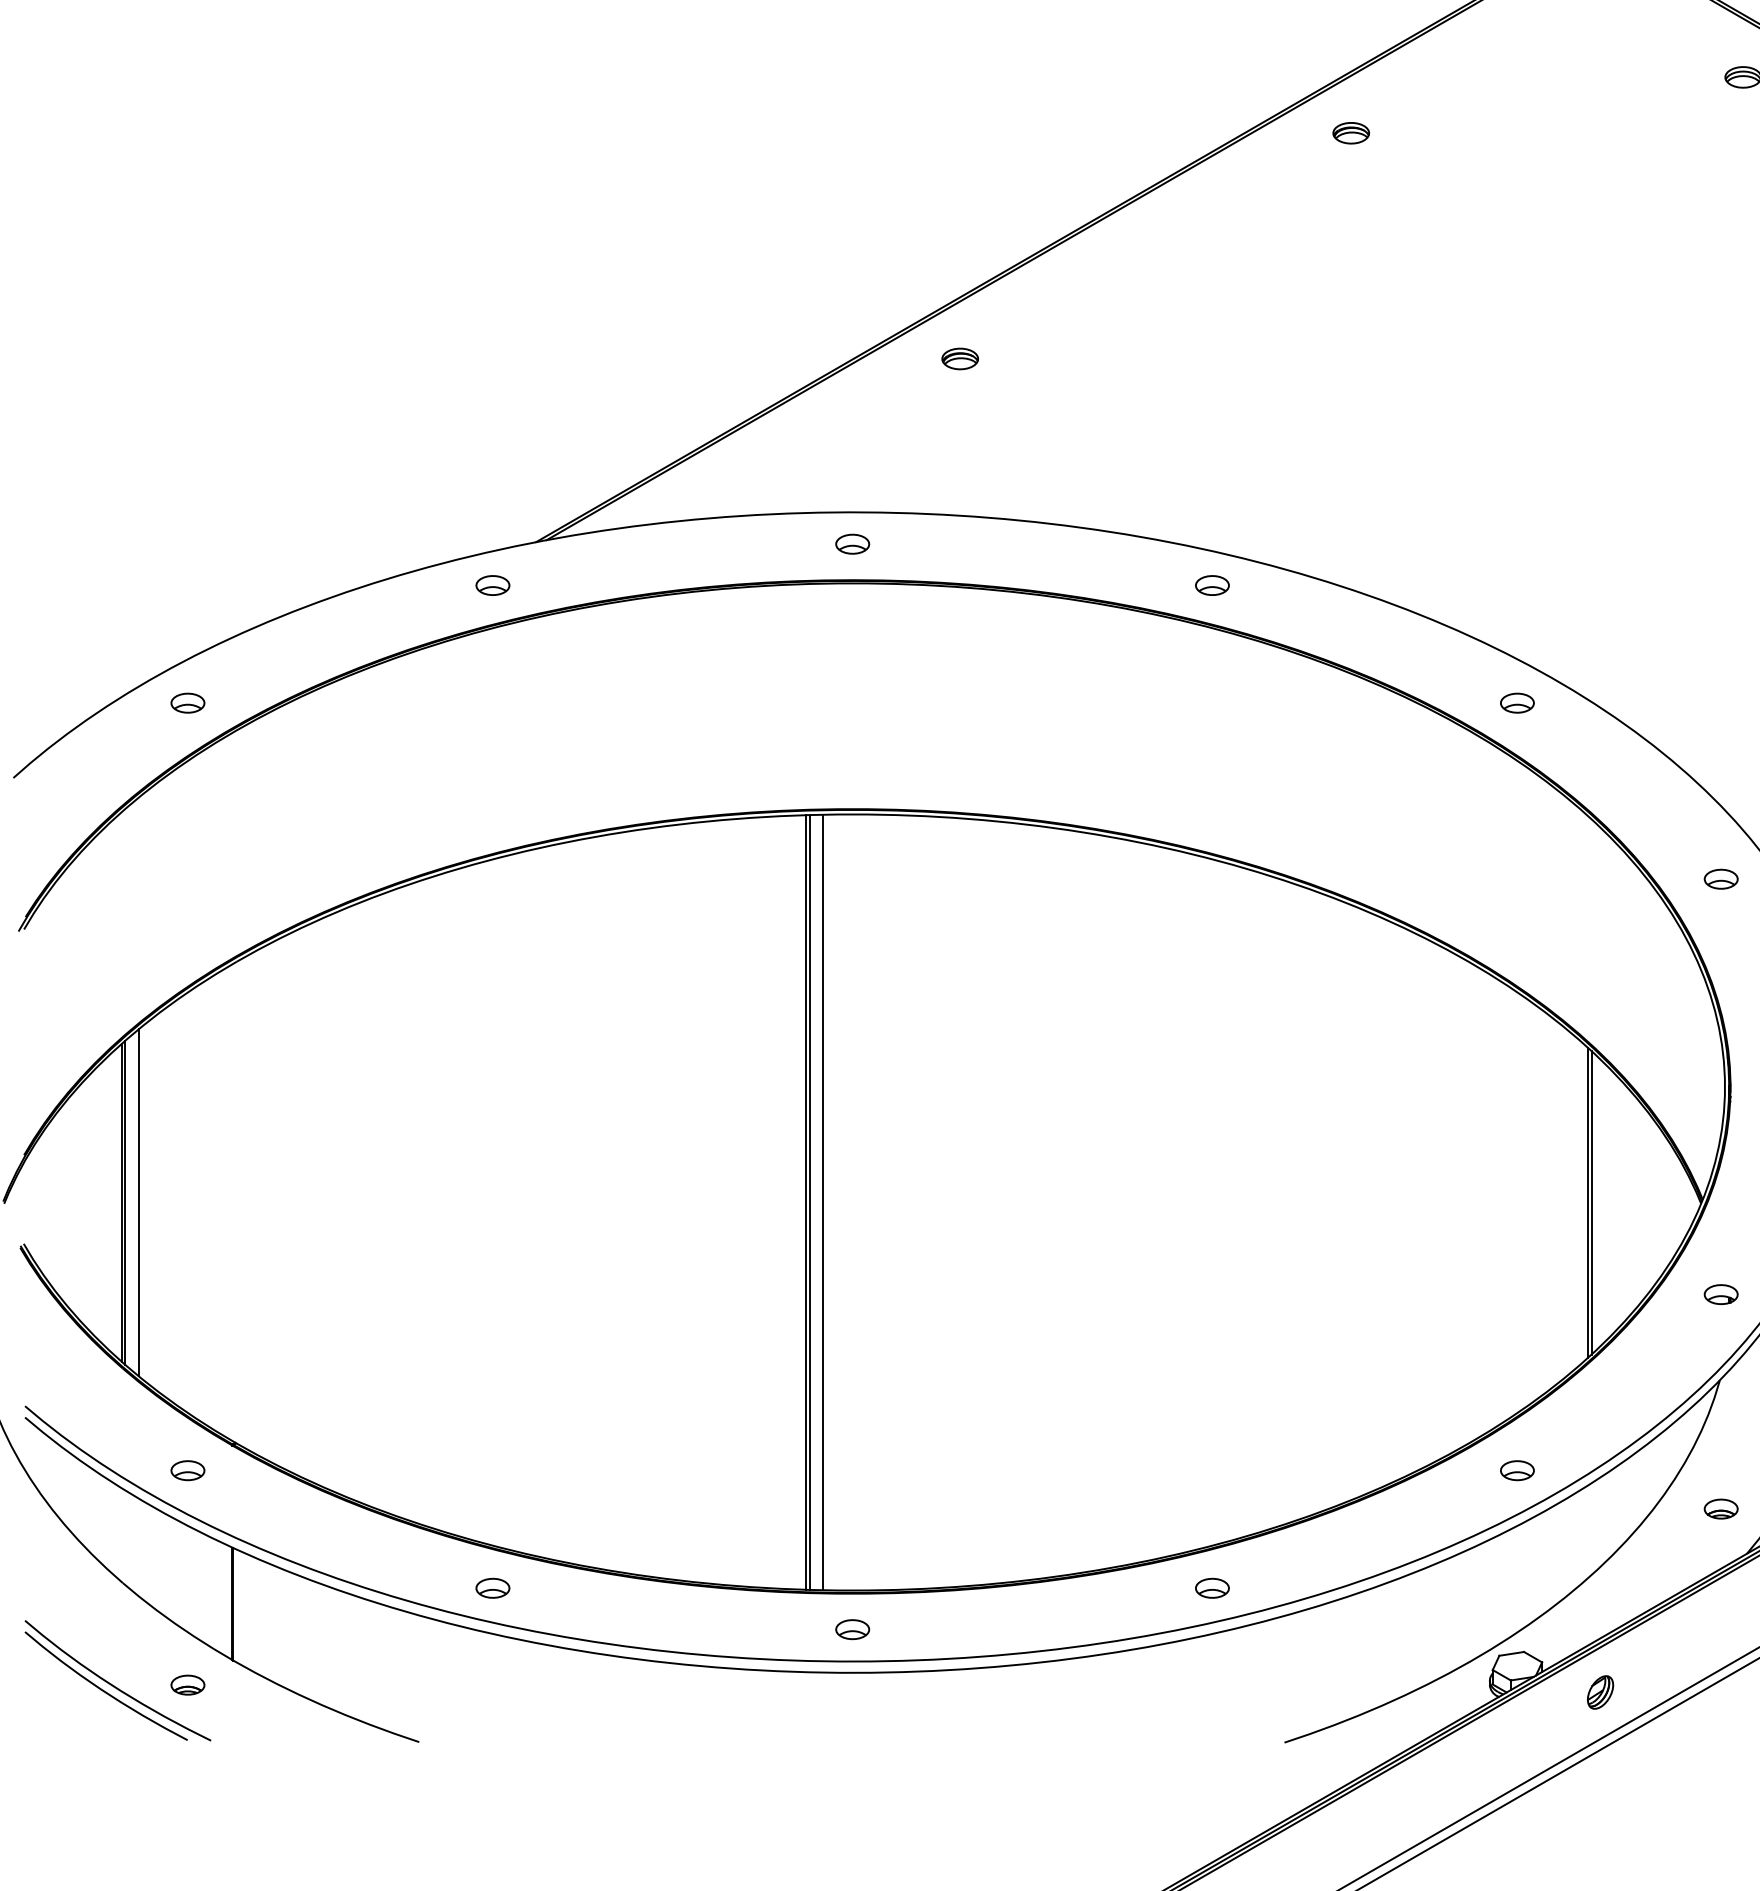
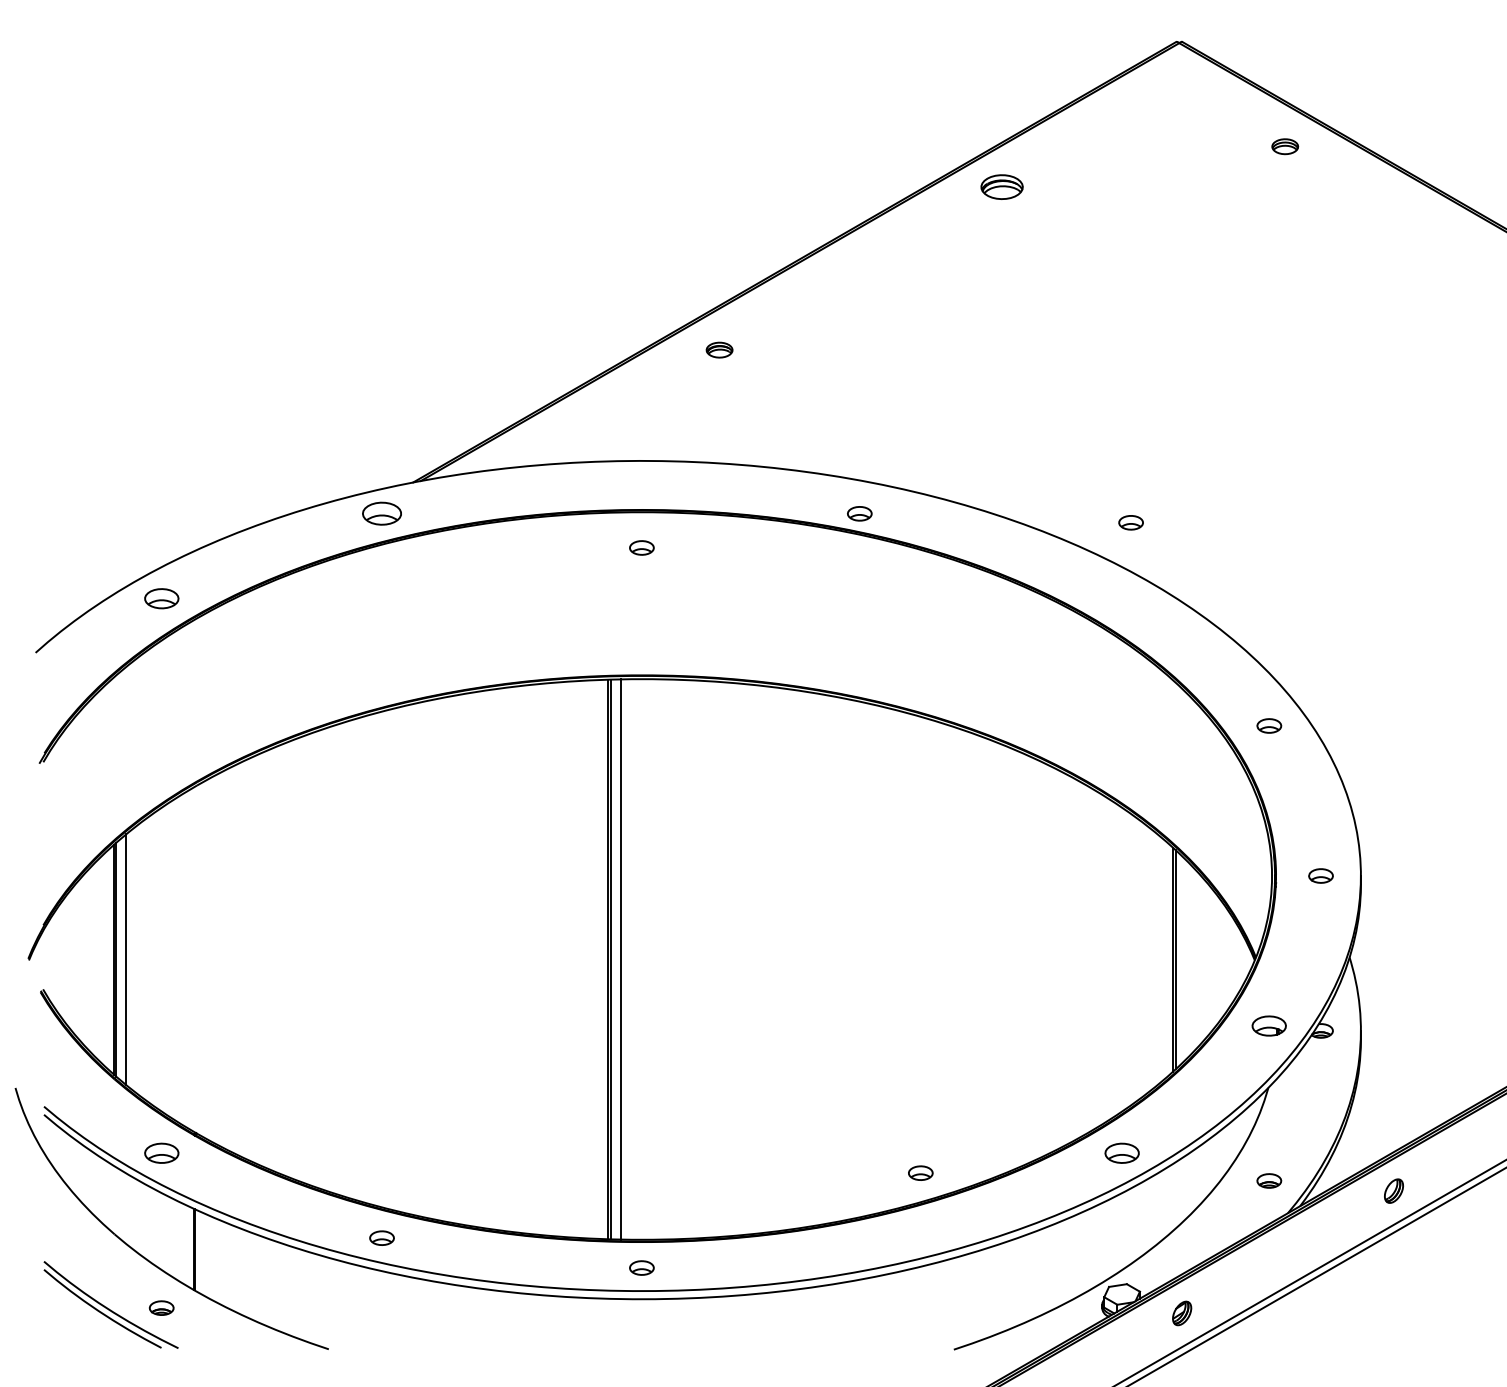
part: (1350, 132) -> (1001, 186), size x1.6
part: (852, 543) -> (641, 547), moved
part: (492, 585) -> (381, 513), size x1.6
part: (1212, 585) -> (859, 513), moved
part: (187, 702) -> (161, 598), size x1.4
part: (1516, 702) -> (1130, 522), moved
part: (1721, 1293) -> (1269, 1025), size x1.4
part: (187, 1469) -> (161, 1152), size x1.4
part: (1516, 1469) -> (1121, 1152), size x1.4
part: (1212, 1587) -> (920, 1172), moved

